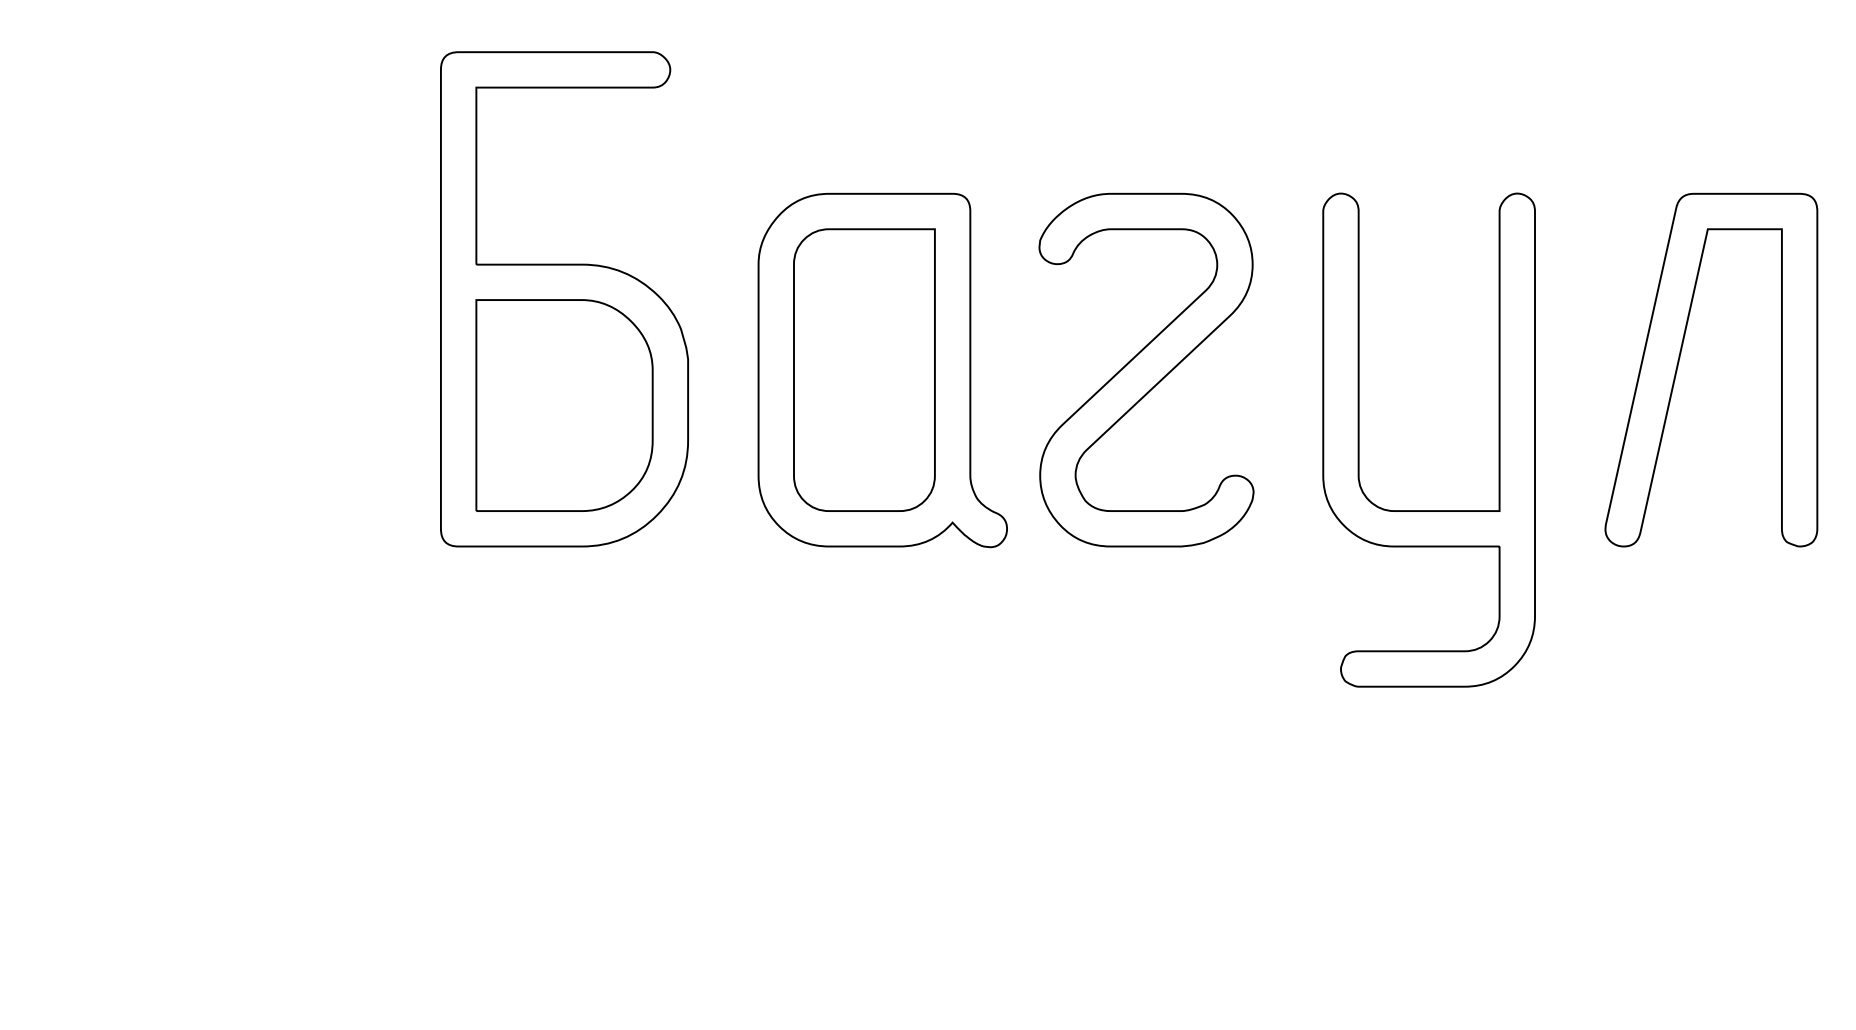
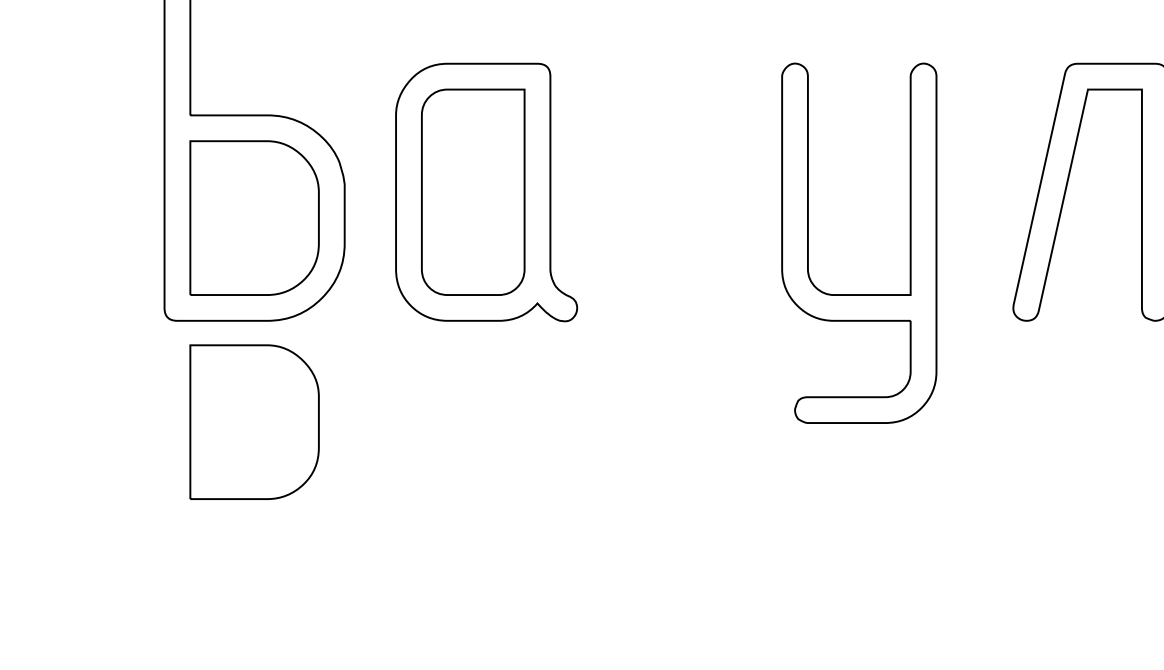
part: (1146, 369) -> (678, 191), removed
part: (1359, 439) -> (808, 242), moved
part: (564, 685) -> (254, 422), added

